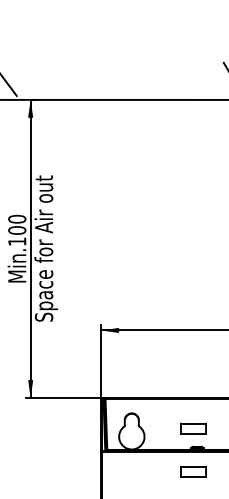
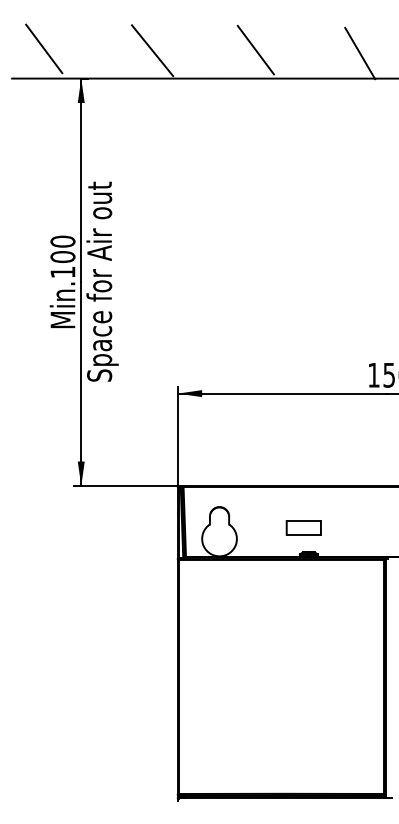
line: (158, 78) -> (255, 49), added
line: (82, 79) -> (152, 50), added
part: (193, 471) -> (303, 586), removed

